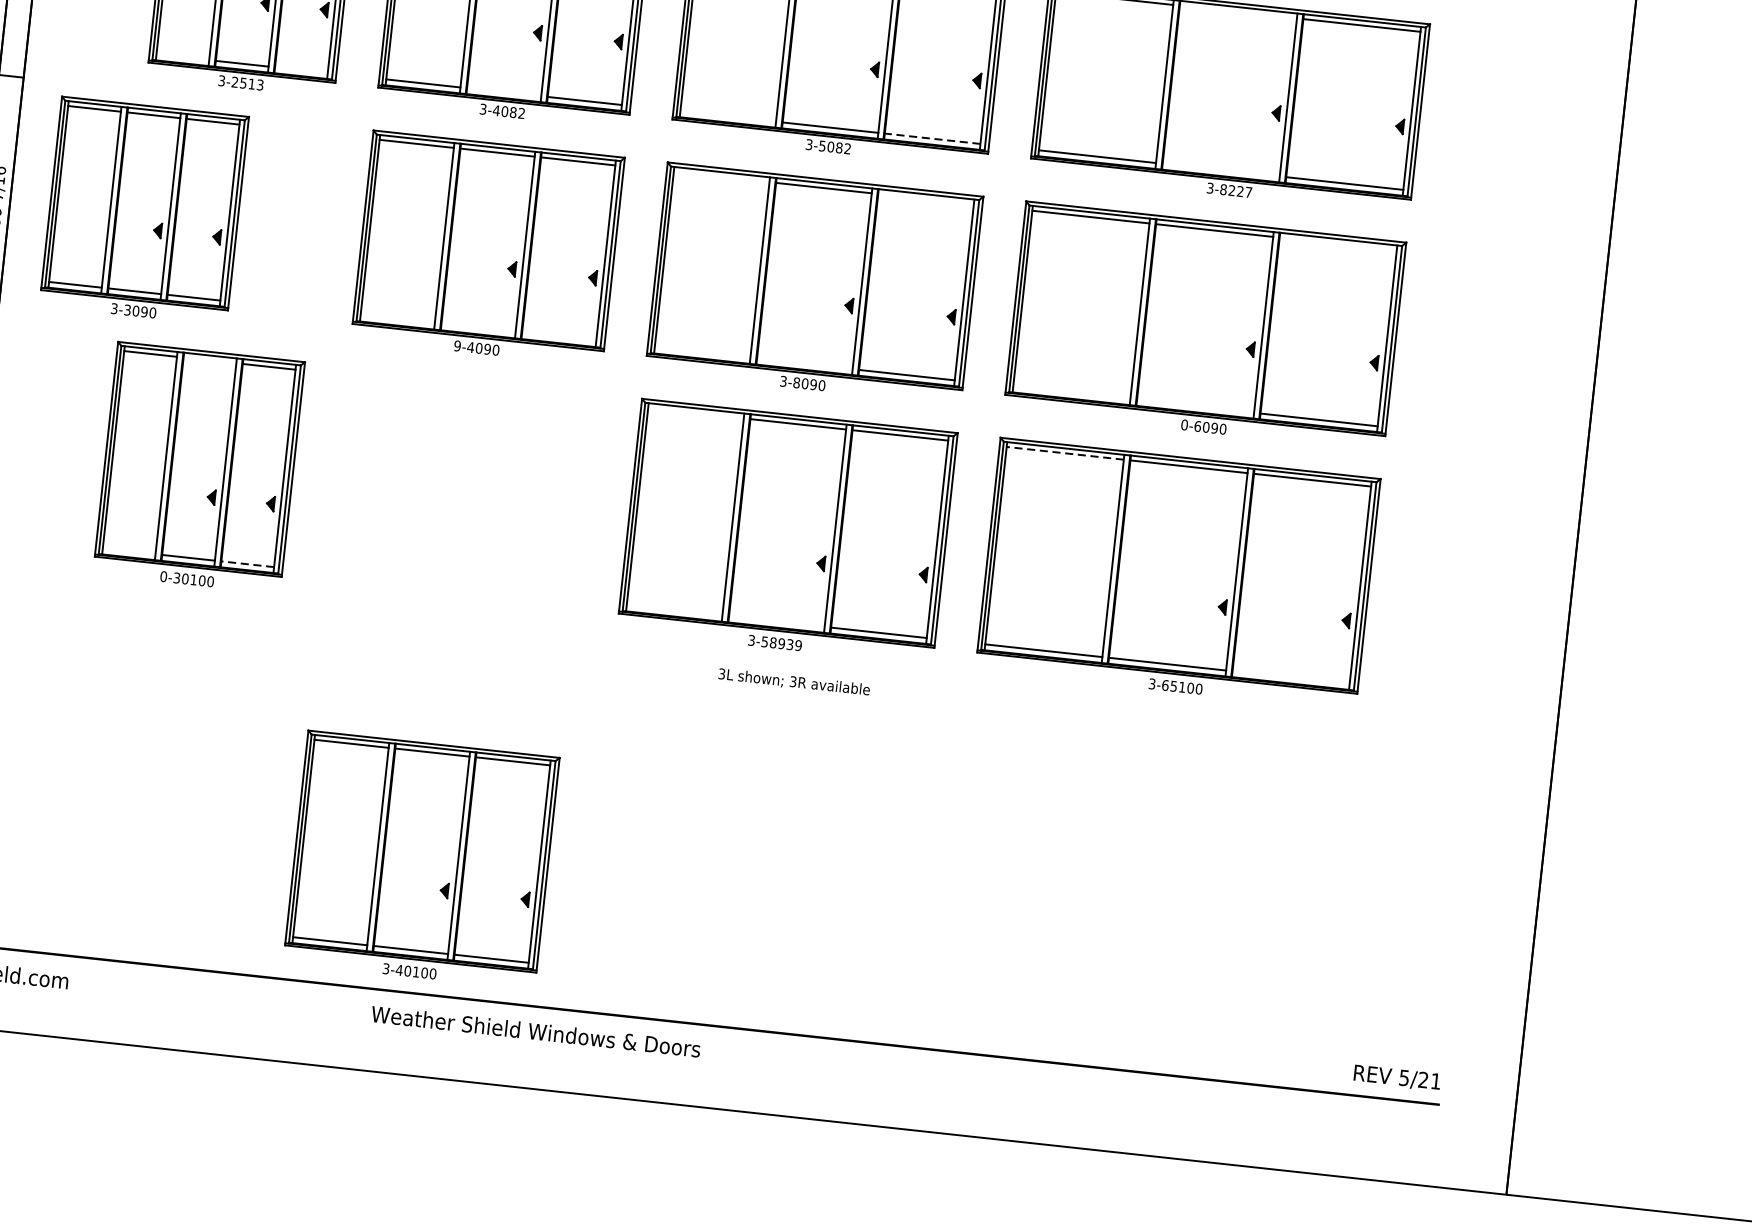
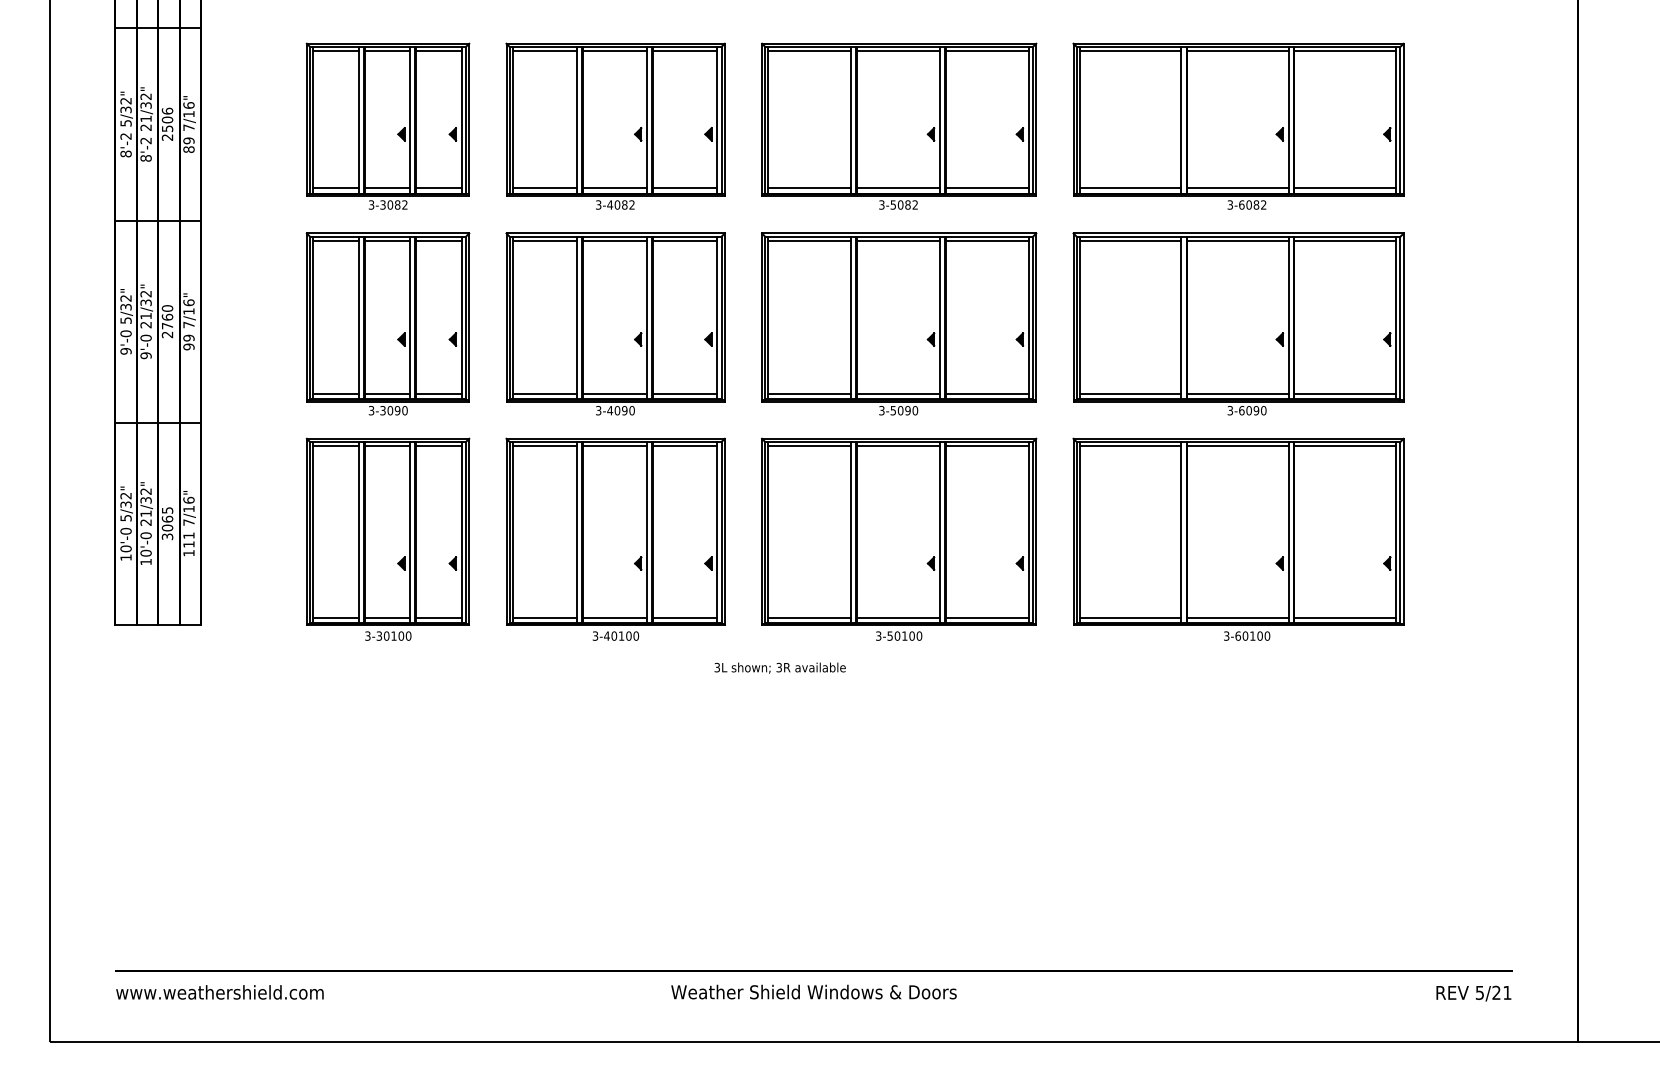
line: (1237, 12) -> (1237, 51), added
line: (182, 57) -> (335, 188), added
line: (300, 70) -> (438, 188), added
text: (247, 83) -> (393, 204), 3-2513 -> 3-3082
line: (503, 92) -> (614, 188), added
line: (728, 116) -> (809, 188), added
line: (932, 138) -> (987, 188), dashed -> solid
line: (1220, 170) -> (1237, 188), added
line: (721, 176) -> (809, 240), added
text: (1235, 190) -> (1252, 204), 3-8227 -> 3-6082
line: (925, 198) -> (986, 240), added
part: (143, 210) -> (387, 323), moved
line: (1338, 243) -> (1345, 240), added
line: (397, 319) -> (544, 393), added
line: (477, 328) -> (614, 393), added
line: (558, 336) -> (684, 393), added
text: (457, 345) -> (598, 410), 9-4090 -> 3-4090
line: (702, 352) -> (809, 393), added
line: (210, 360) -> (387, 446), added
line: (804, 363) -> (898, 393), added
text: (796, 382) -> (893, 410), 3-8090 -> 3-5090
line: (1071, 392) -> (1130, 393), added
line: (1195, 406) -> (1237, 393), added
line: (695, 413) -> (809, 446), added
text: (1184, 424) -> (1230, 410), 0-6090 -> 3-6090
line: (1065, 453) -> (1130, 446), dashed -> solid
line: (128, 551) -> (335, 617), added
line: (247, 564) -> (438, 617), dashed -> solid
text: (163, 575) -> (367, 635), 0-30100 -> 3-30100
line: (674, 610) -> (809, 617), added
line: (776, 621) -> (898, 617), added
text: (784, 643) -> (907, 635), 3-58939 -> 3-50100
line: (1291, 677) -> (1345, 617), added
text: (793, 681) -> (779, 667), moved
text: (1173, 685) -> (1245, 635), 3-65100 -> 3-60100
part: (421, 858) -> (615, 538), moved
text: (535, 1030) -> (813, 991), moved
text: (1396, 1077) -> (1473, 993), moved

